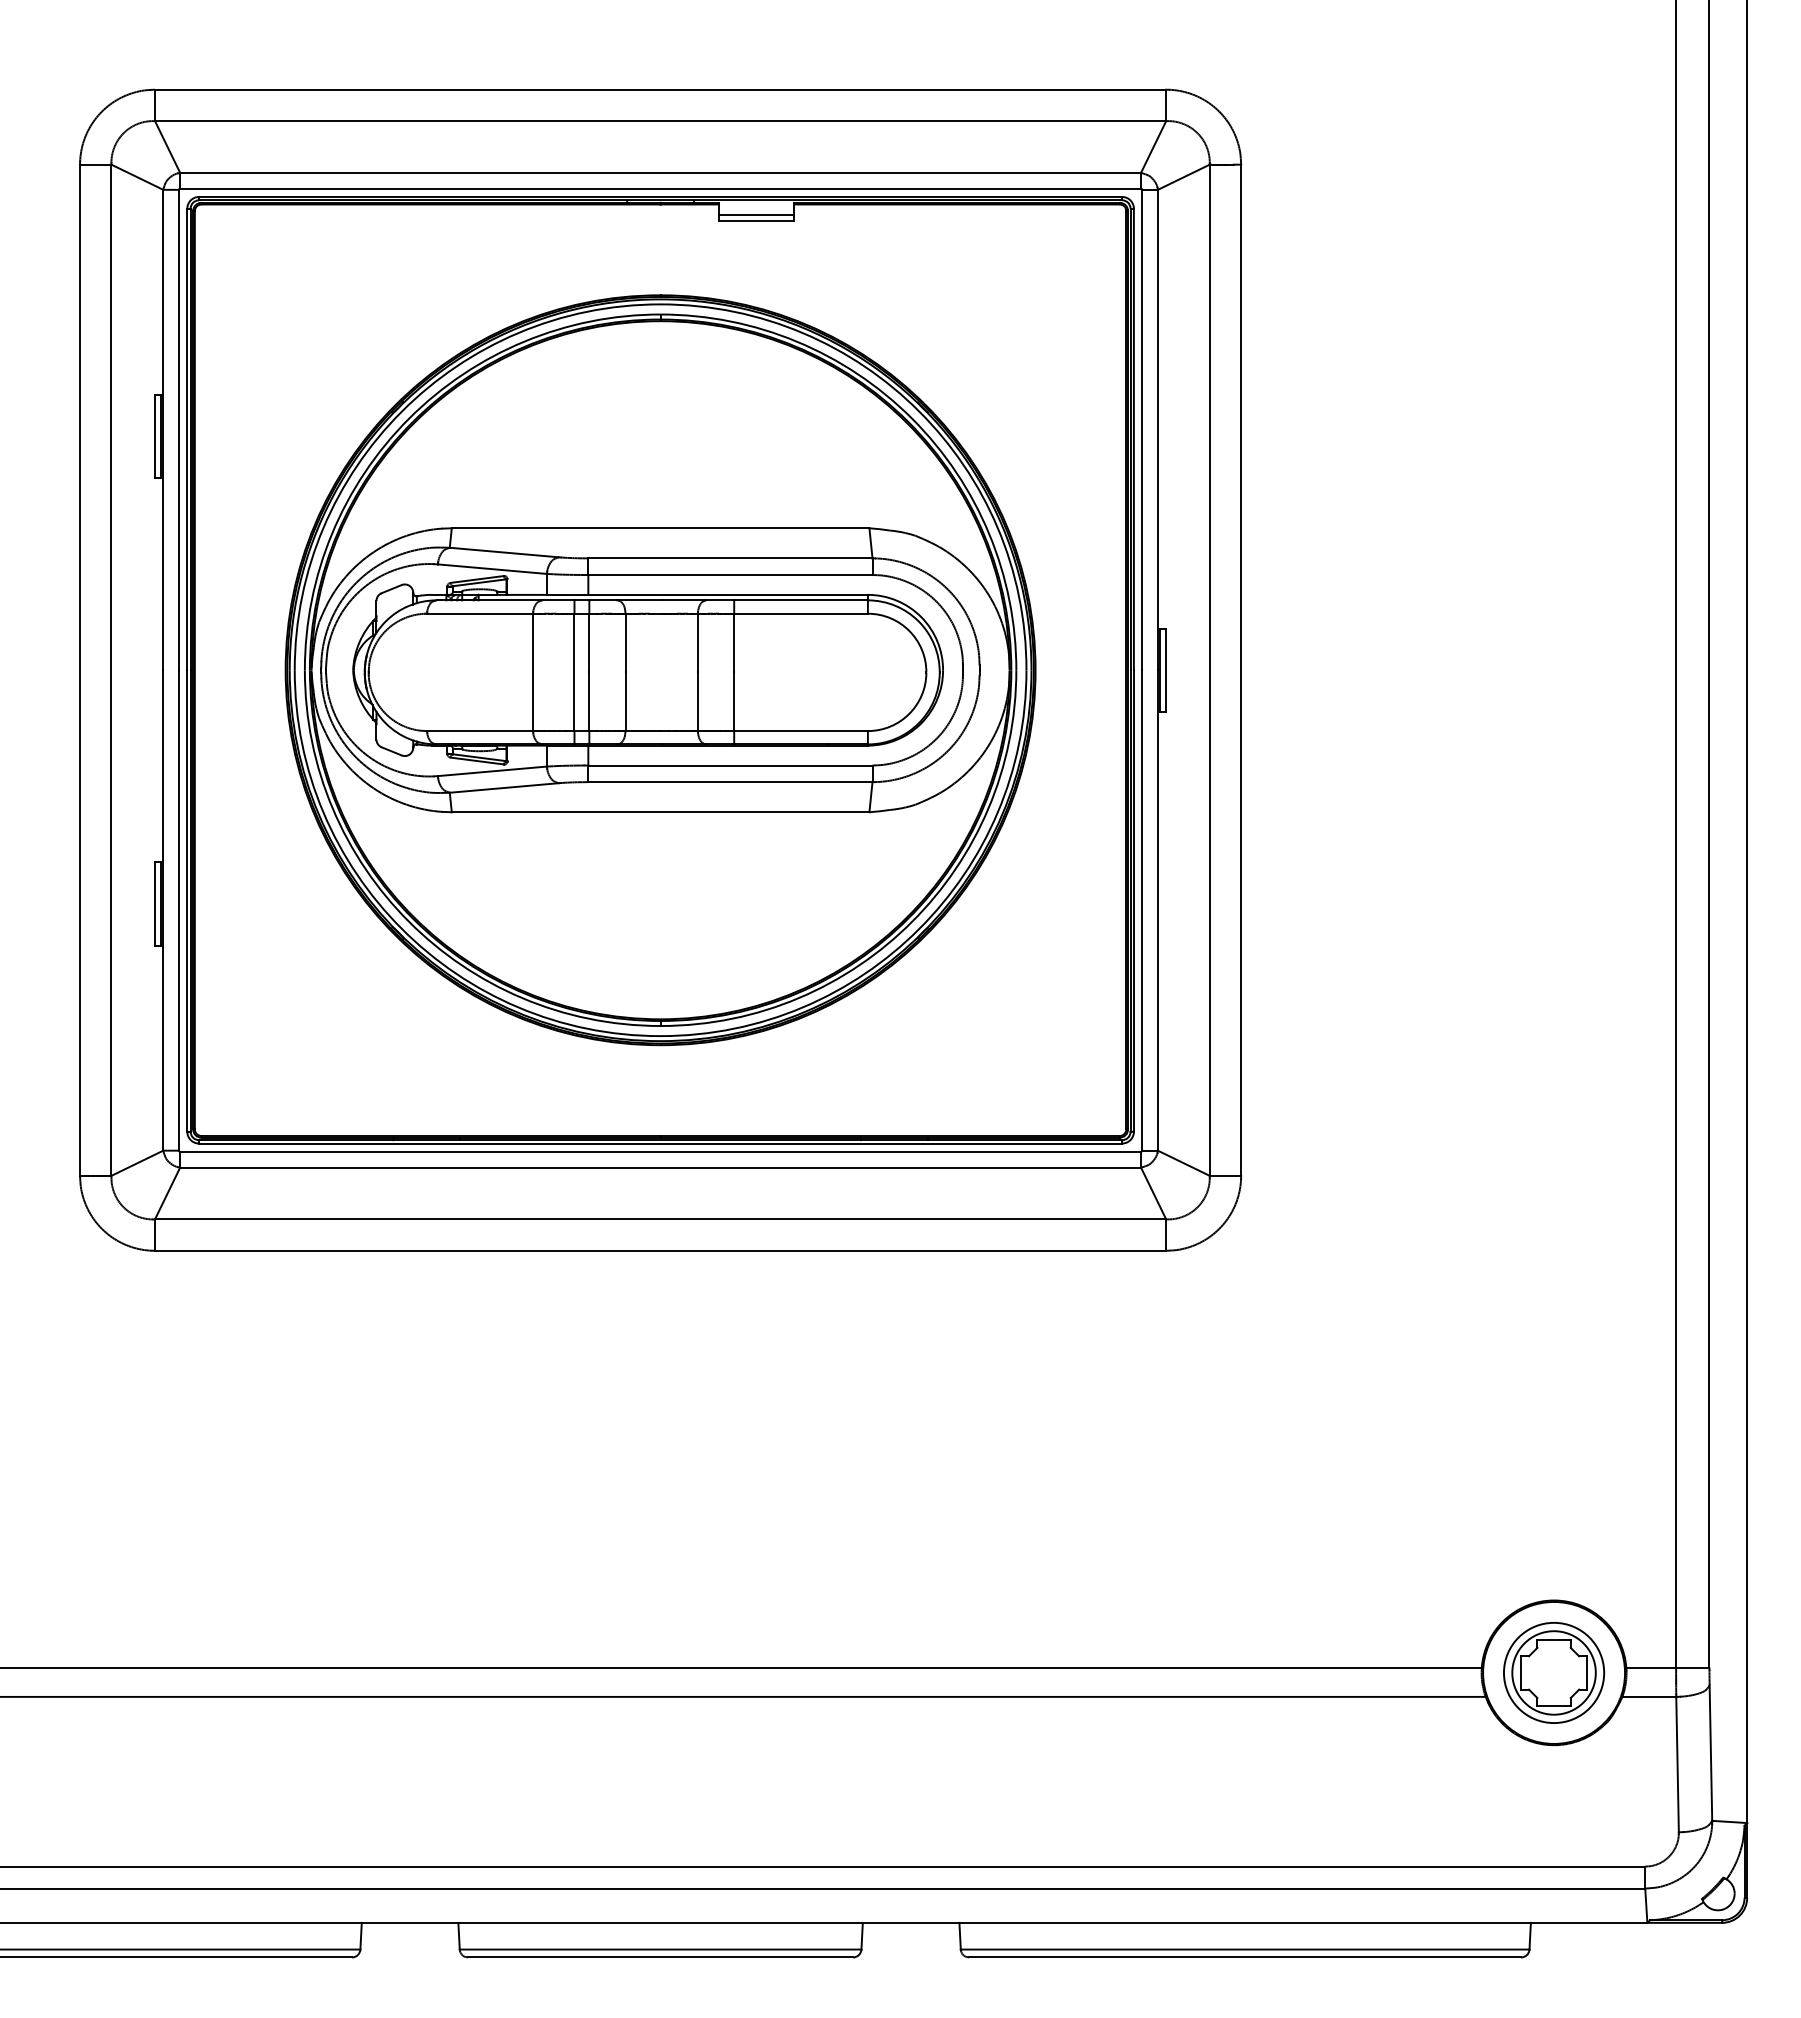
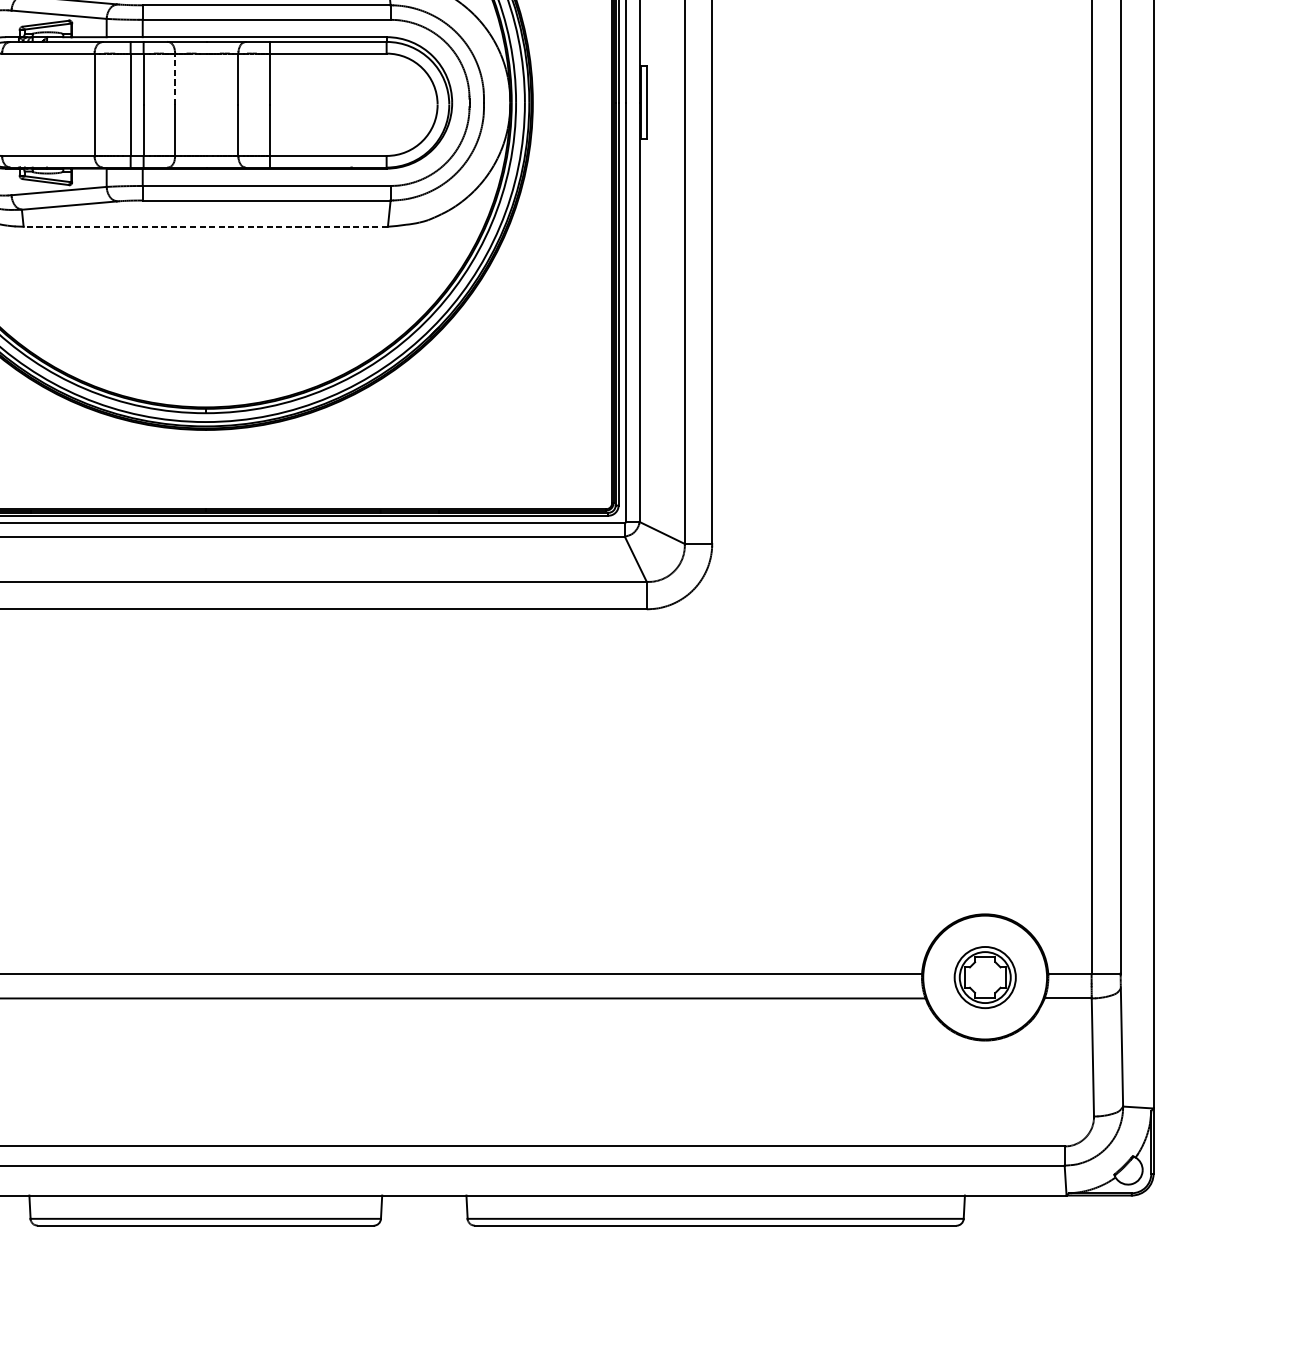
line: (625, 642) -> (175, 78), solid -> dashed
line: (660, 812) -> (205, 226), solid -> dashed
part: (1554, 1672) -> (985, 977), size x0.7

